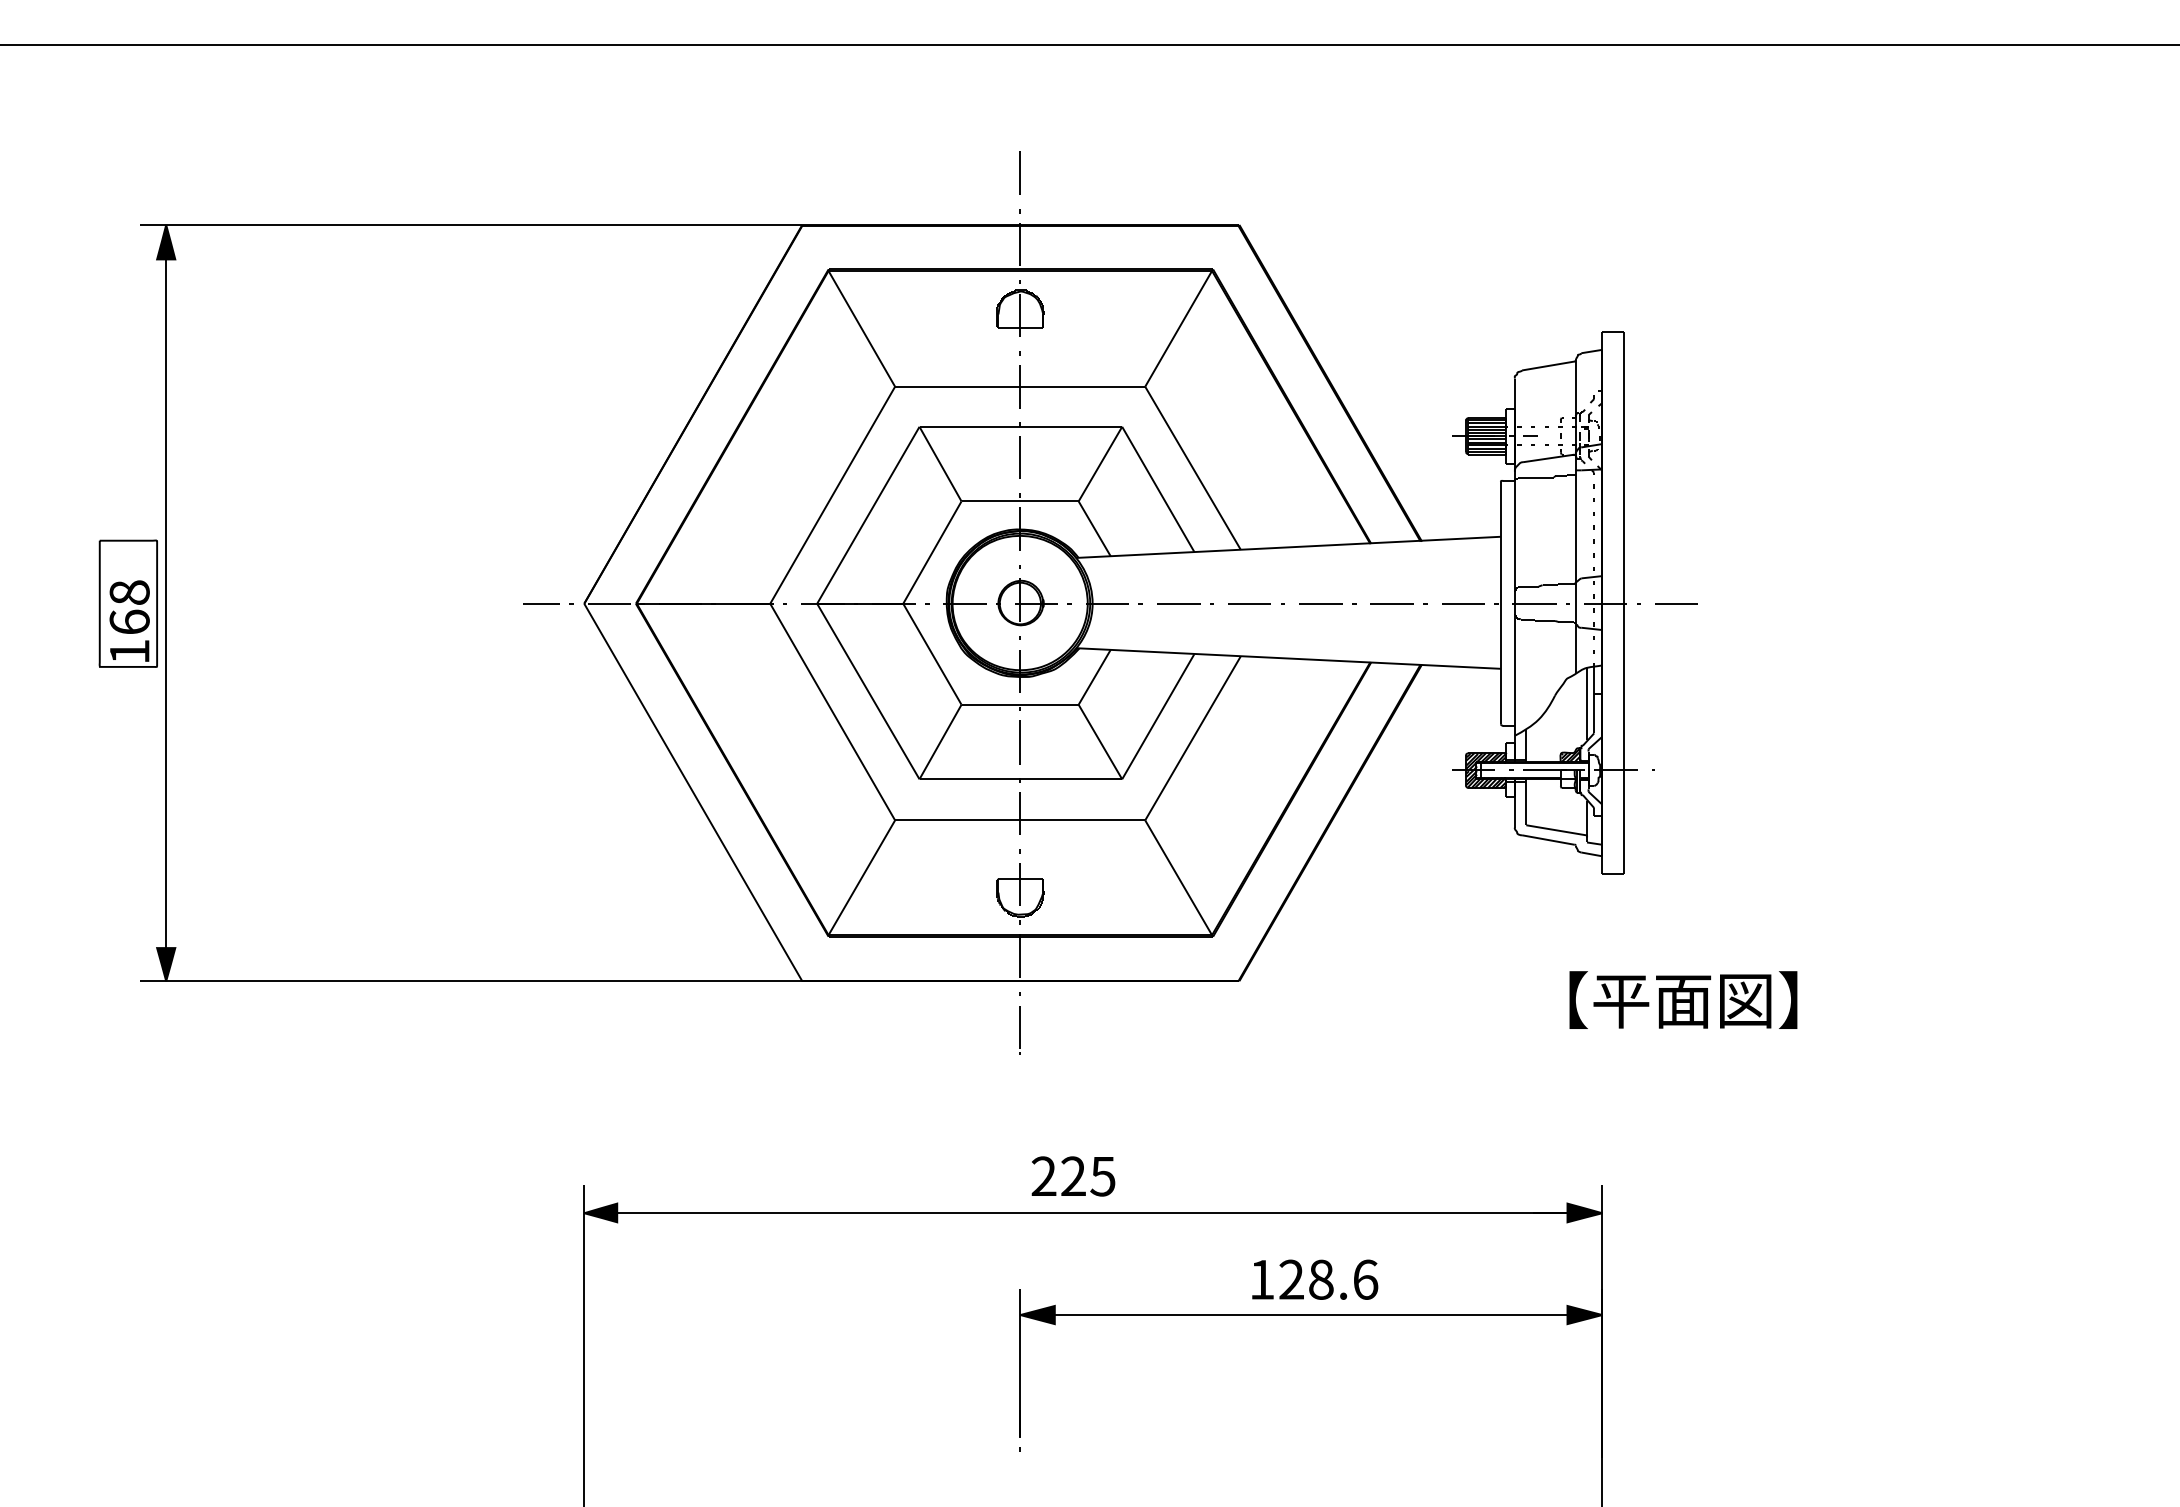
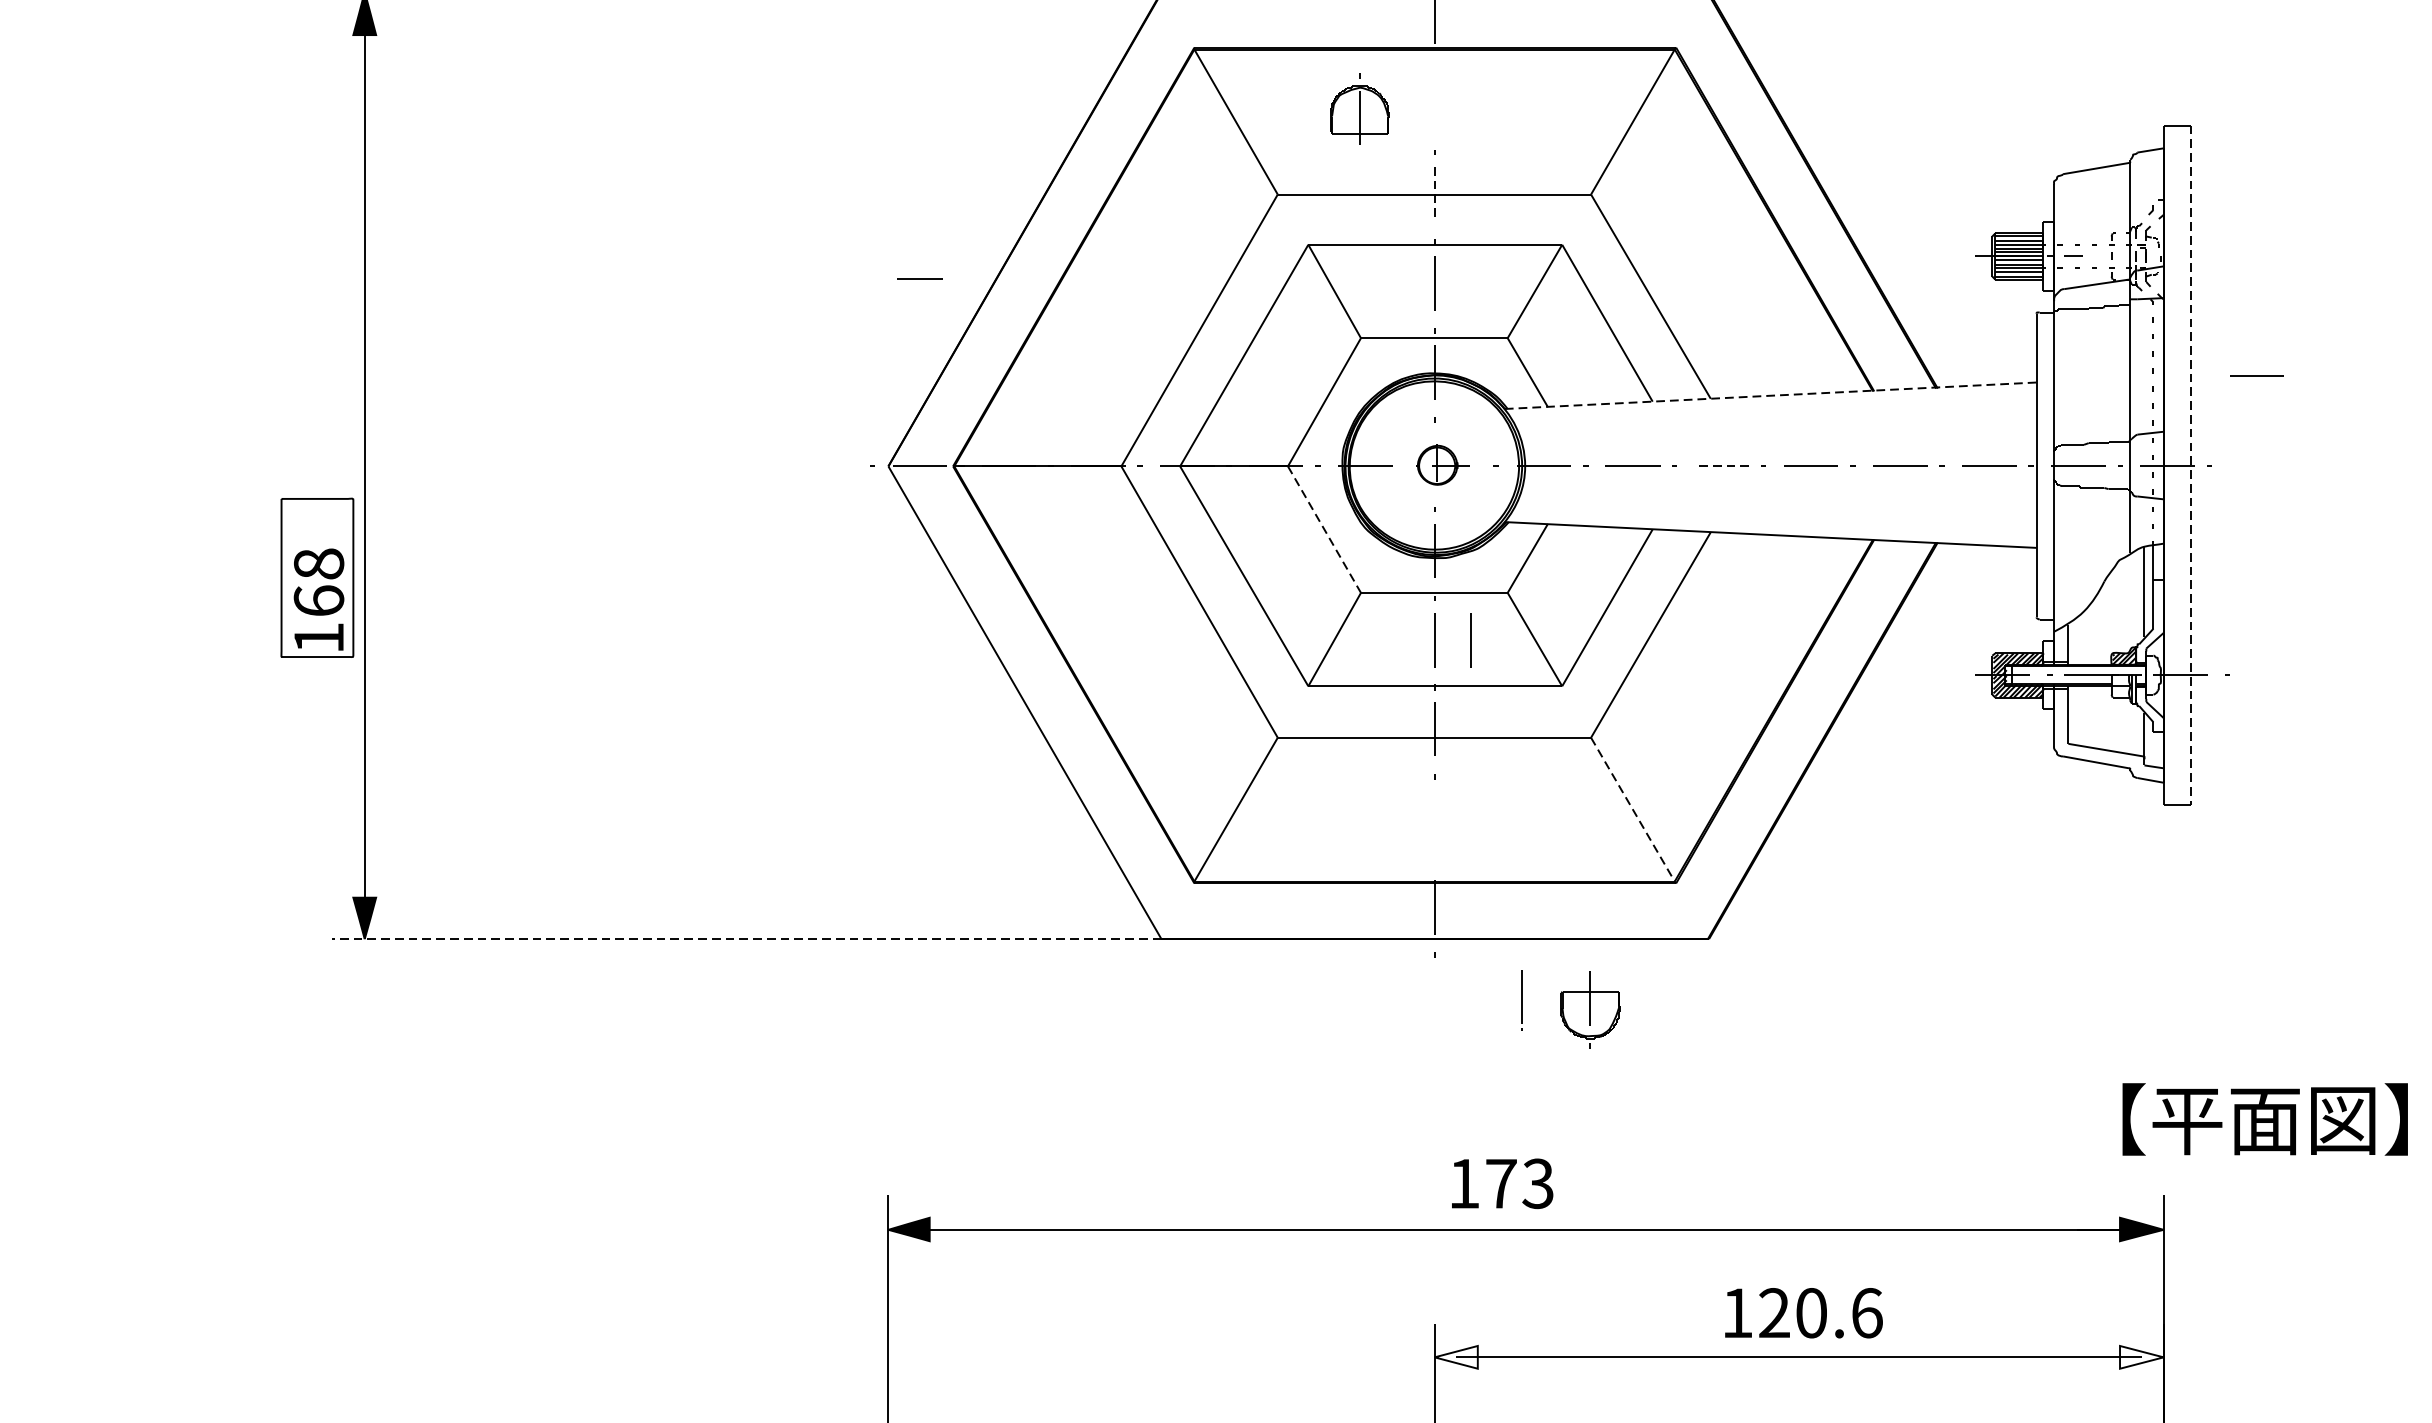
part: (1020, 308) -> (1359, 109), moved
line: (1020, 387) -> (1434, 195), solid -> dashed
line: (1288, 547) -> (1770, 395), solid -> dashed
part: (1026, 602) -> (1442, 464), size x0.7
part: (127, 603) -> (316, 577), moved
line: (541, 603) -> (920, 278), moved
line: (1249, 603) -> (1721, 466), solid -> dashed
line: (1623, 603) -> (2190, 466), solid -> dashed
line: (1676, 603) -> (2256, 375), moved
line: (932, 654) -> (1324, 529), solid -> dashed
line: (1048, 742) -> (1469, 640), added
line: (1178, 878) -> (1632, 810), solid -> dashed
part: (1020, 893) -> (1590, 1009), moved
line: (470, 981) -> (745, 939), solid -> dashed
text: (1683, 999) -> (2265, 1118), moved
line: (1019, 1030) -> (1521, 1000), moved
text: (1073, 1176) -> (1501, 1183), 225 -> 173
text: (1321, 1279) -> (1811, 1312), 128.6 -> 120.6
fill: (1037, 1314) -> (1456, 1356), removed
fill: (1584, 1314) -> (2141, 1356), removed

